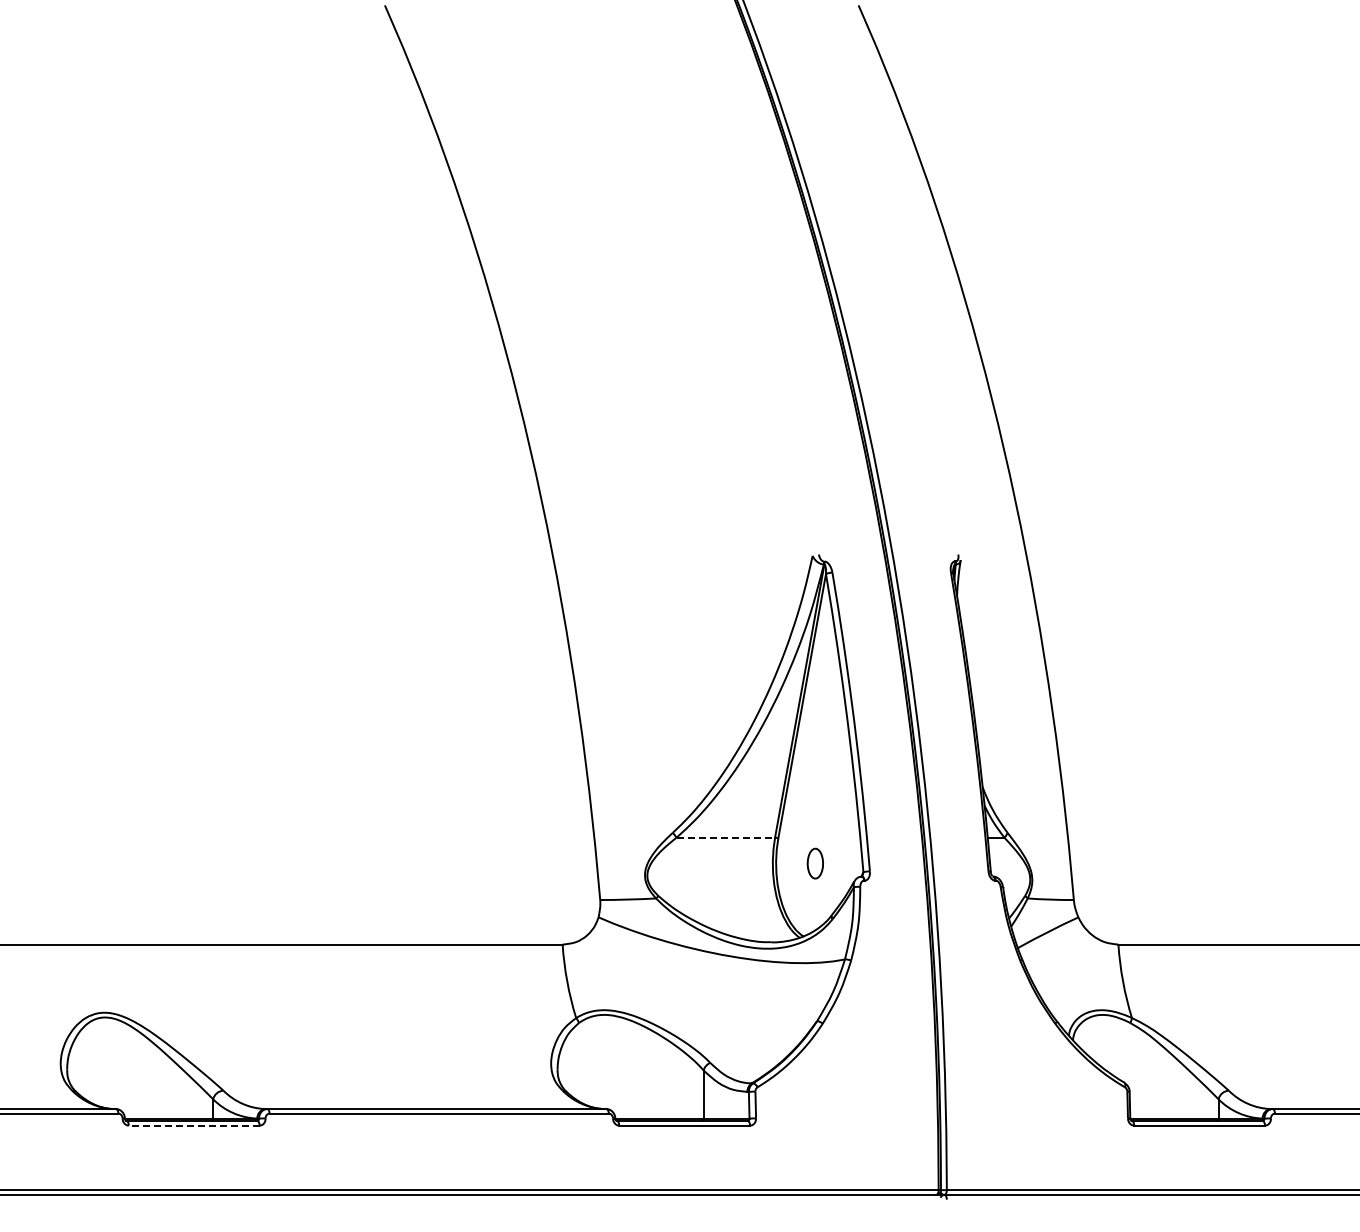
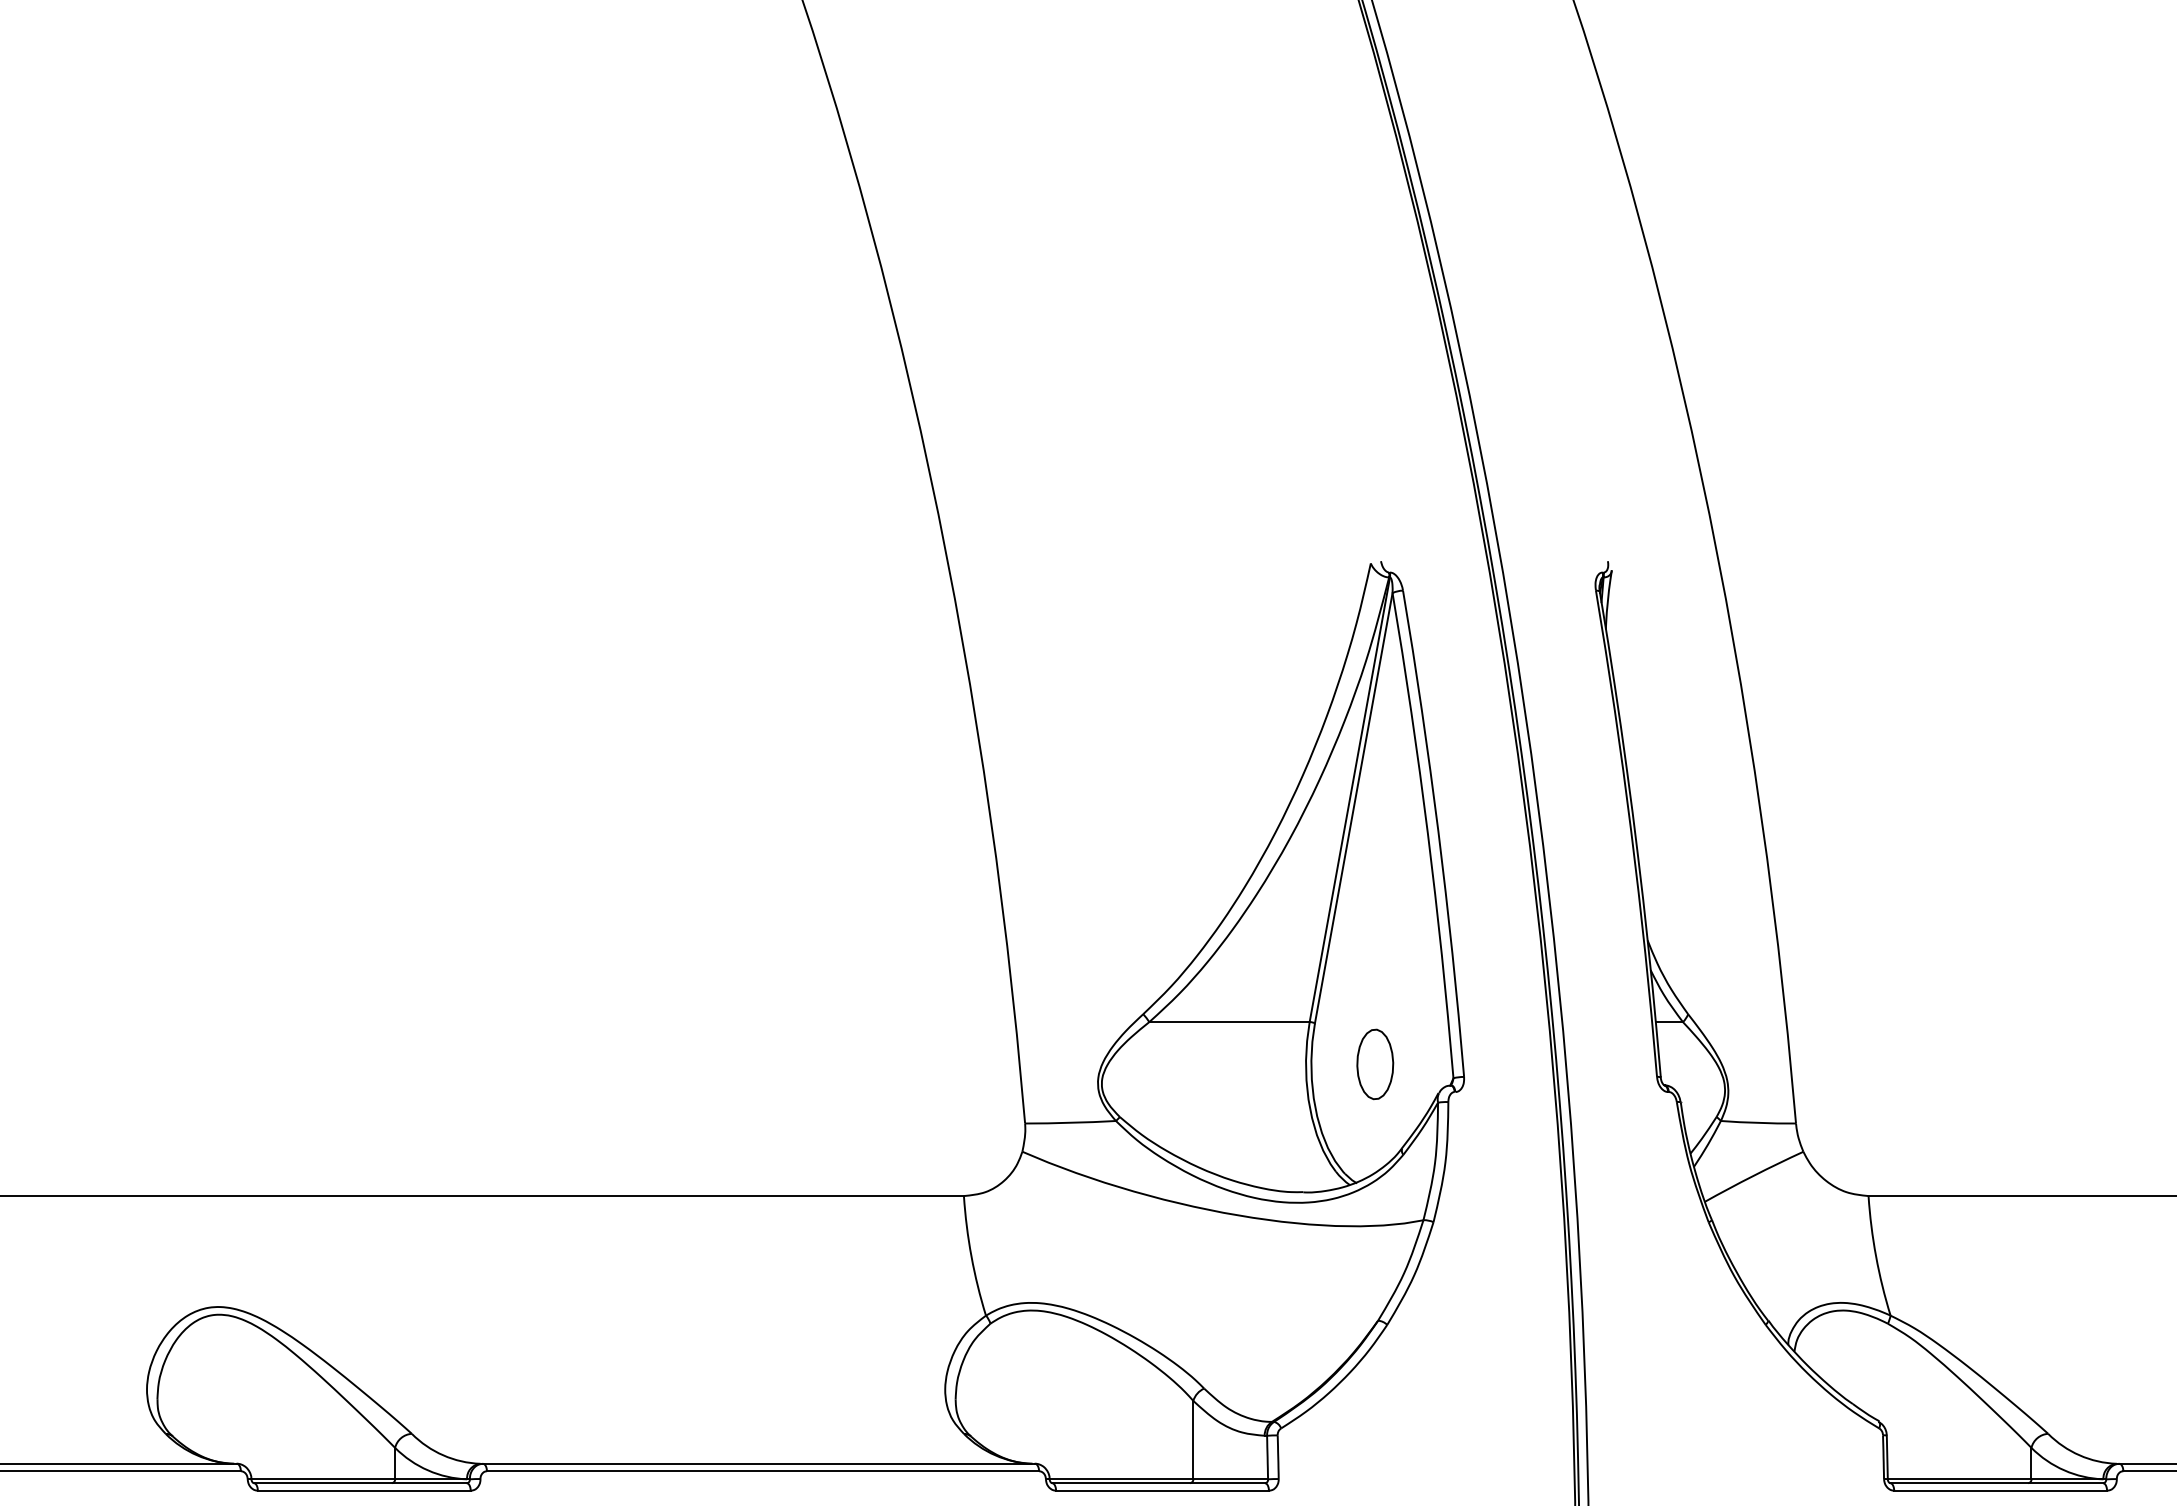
line: (726, 837) -> (1230, 1021), dashed -> solid
part: (815, 863) -> (1375, 1064), size x1.43
line: (193, 1125) -> (363, 1490), dashed -> solid

